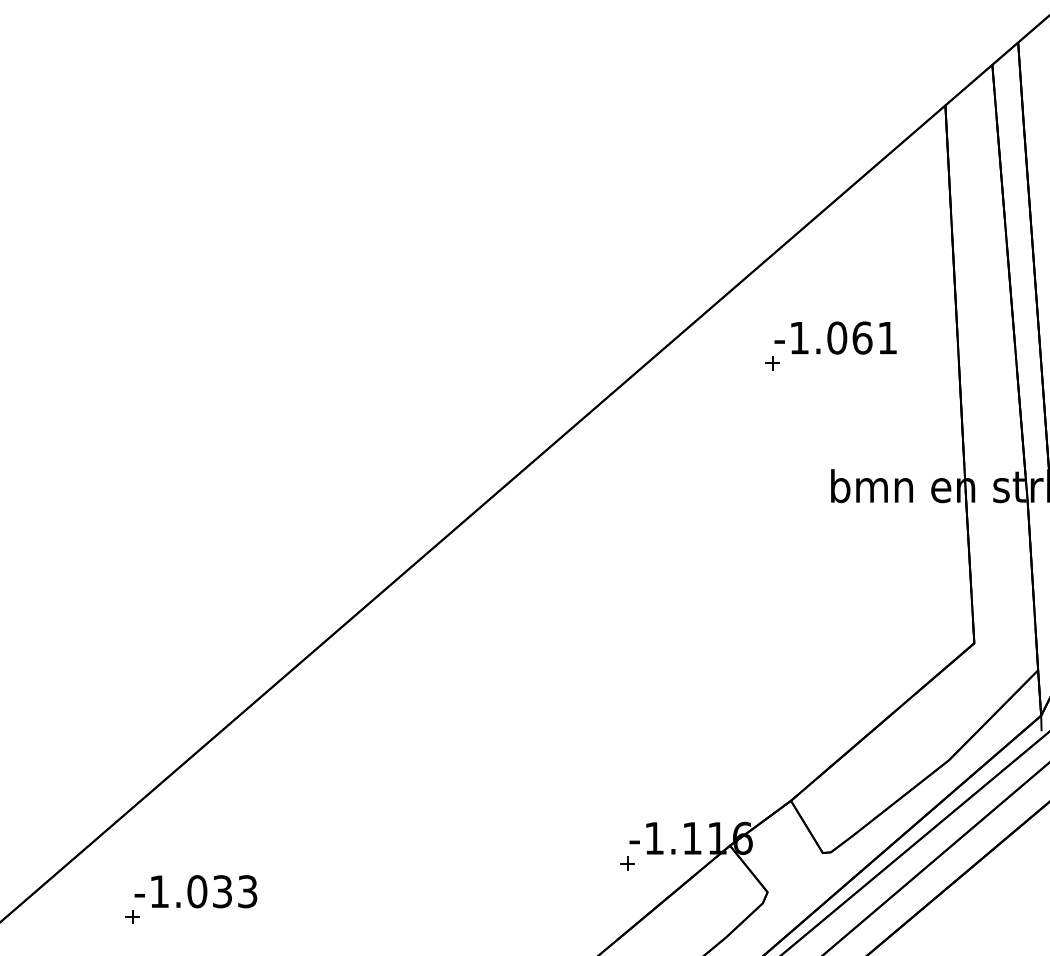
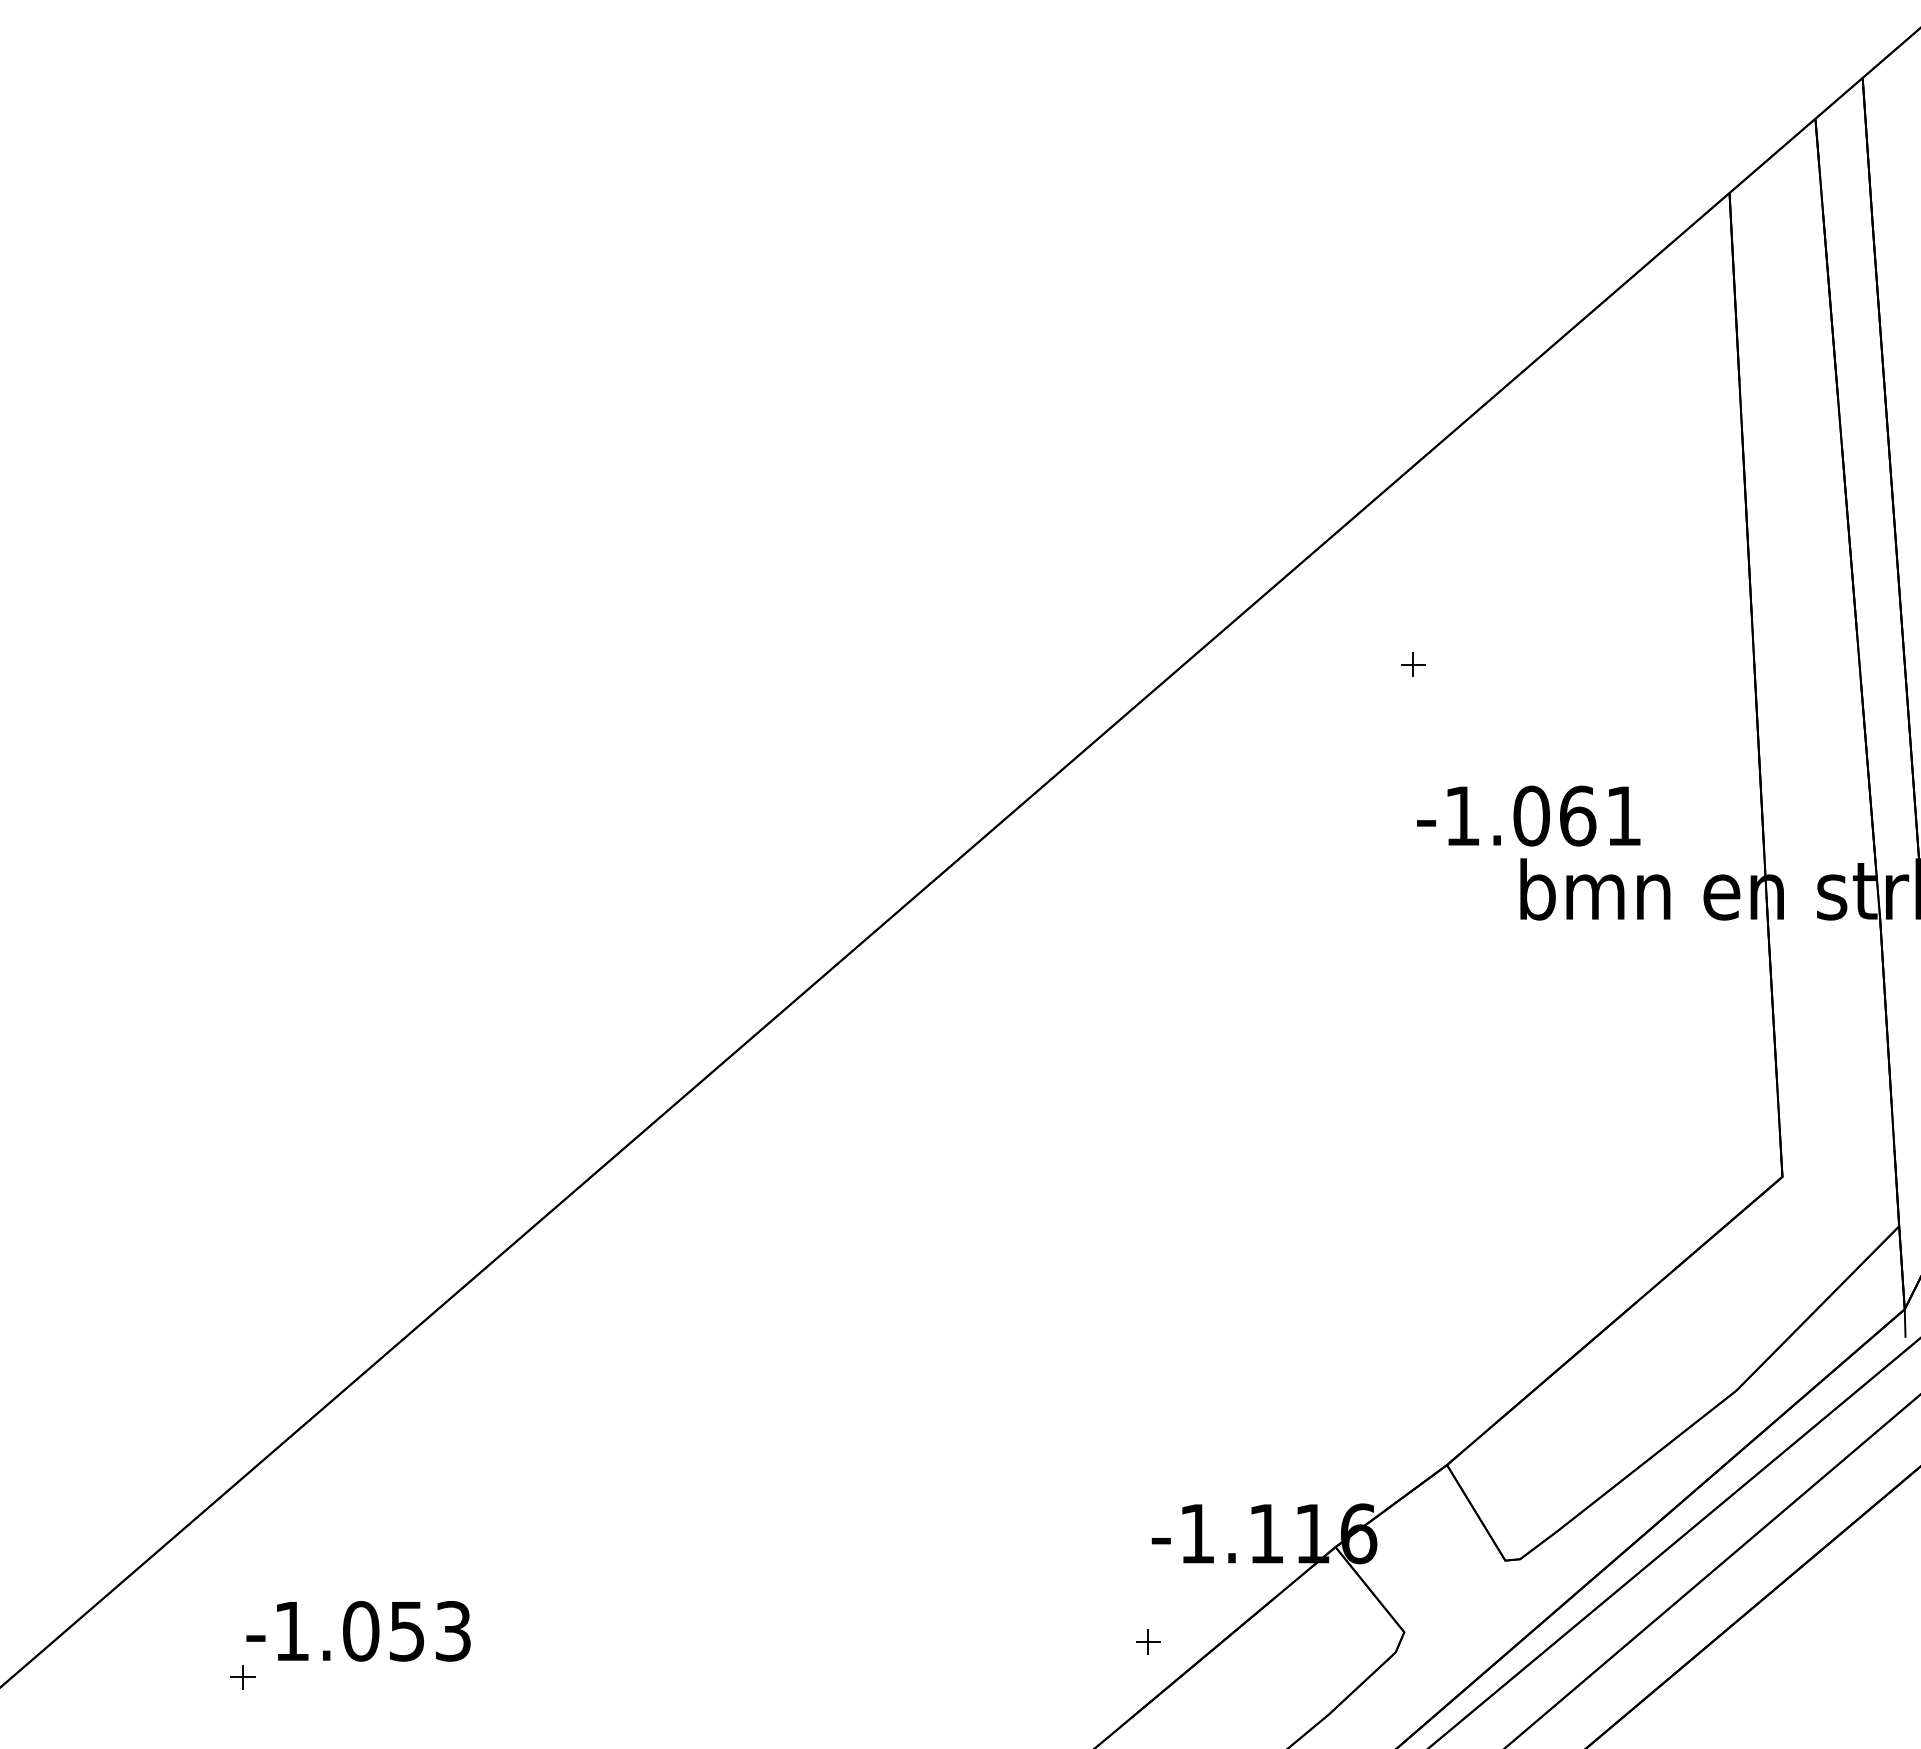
text: (835, 337) -> (1528, 815), moved
part: (627, 863) -> (1148, 1641), moved
text: (222, 891) -> (407, 1630), -1.033 -> -1.053

